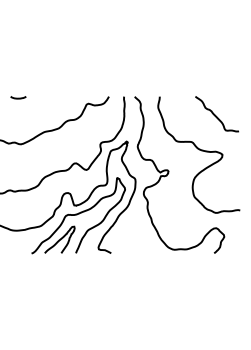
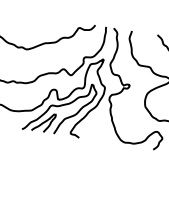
line: (18, 97) -> (30, 15), removed

